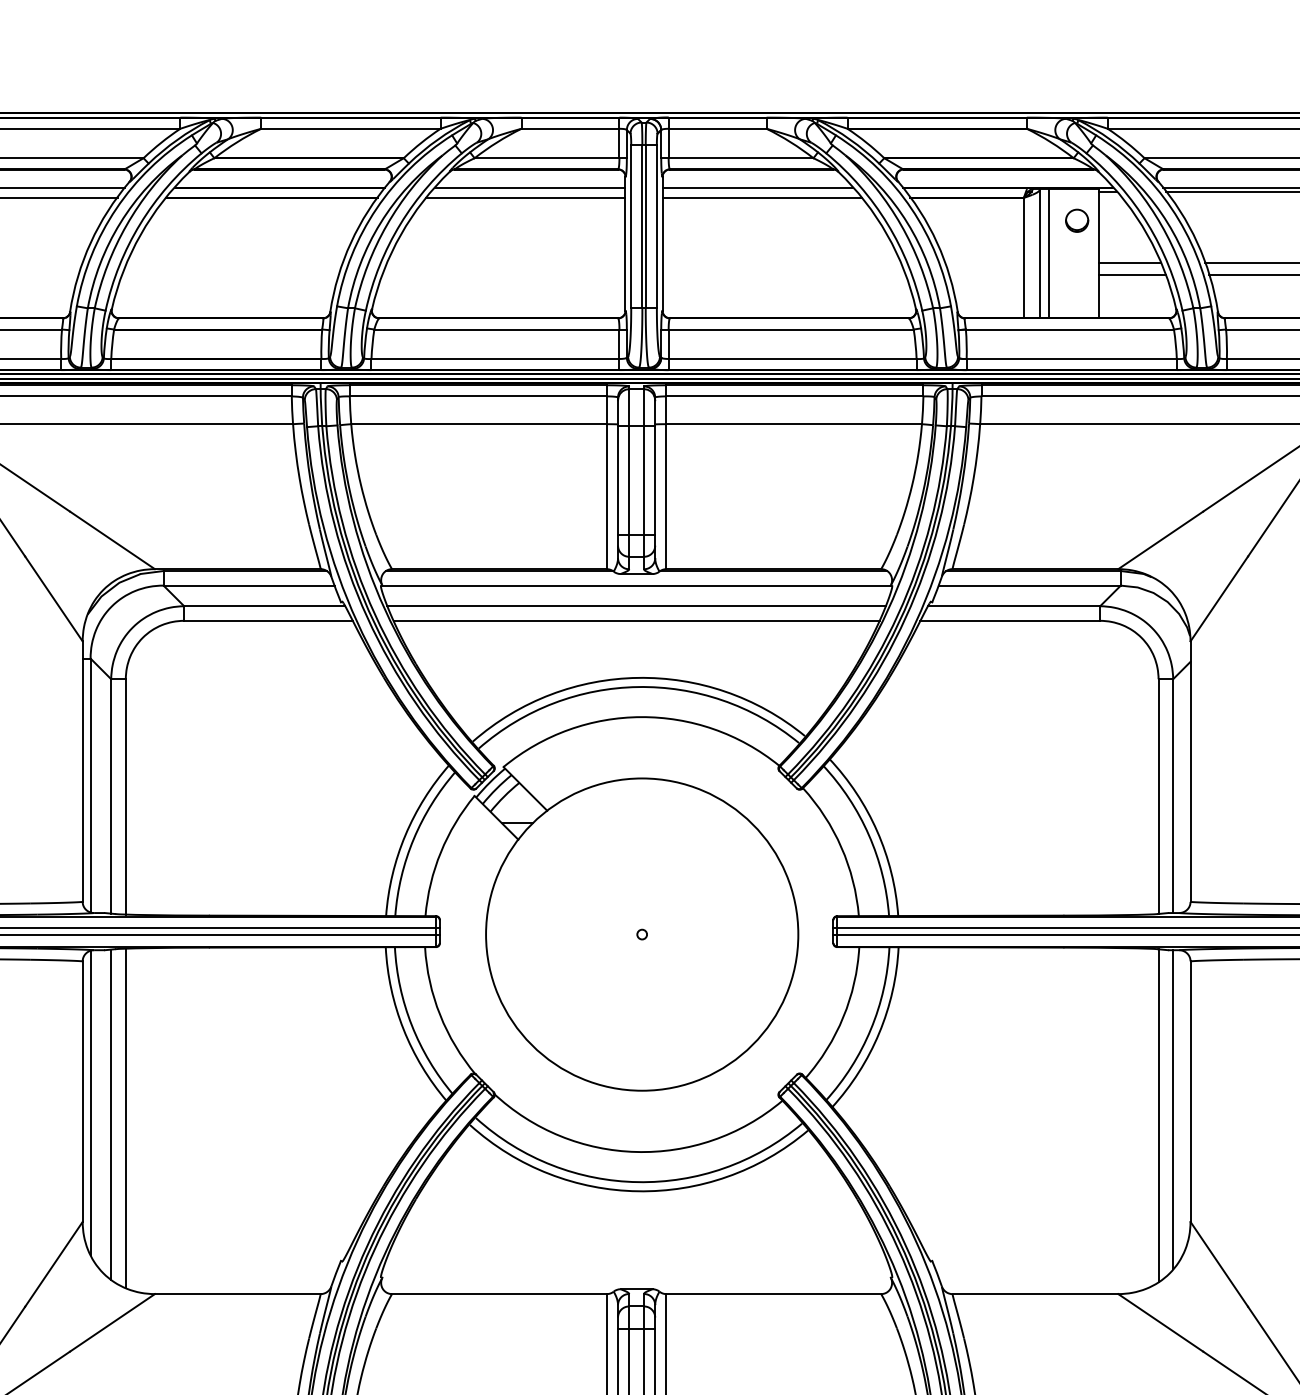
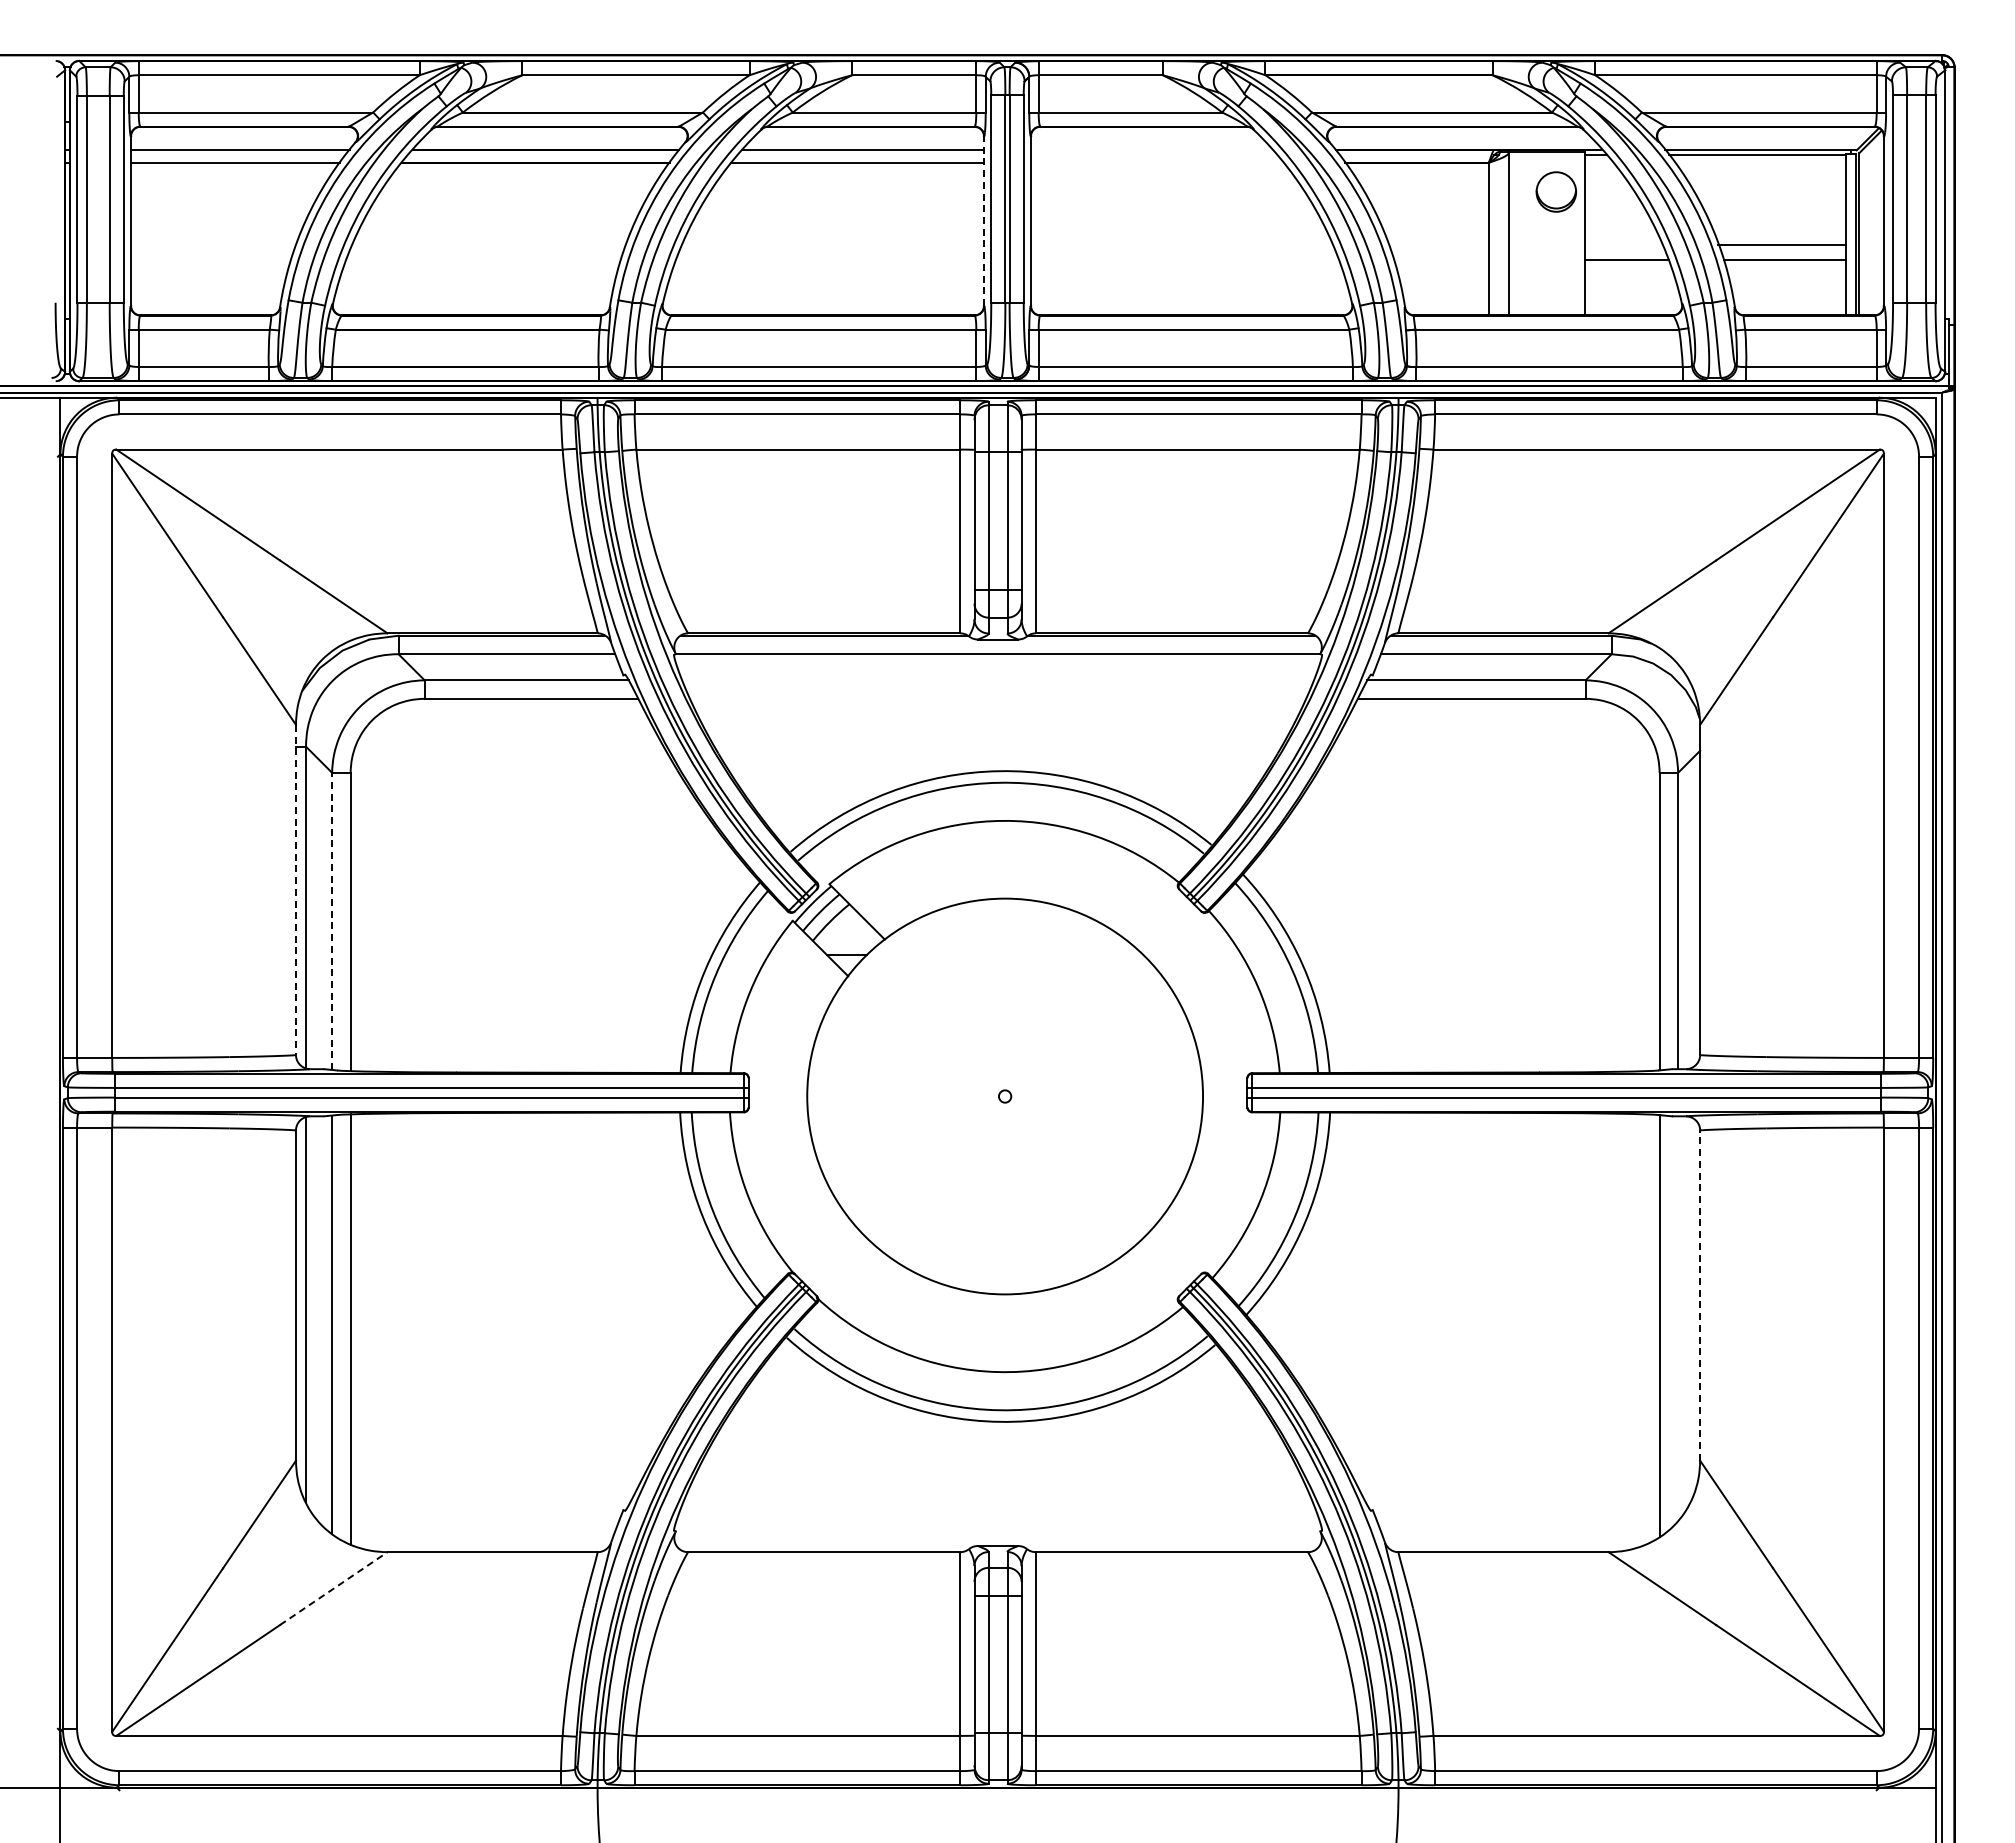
line: (757, 188) -> (1151, 150), removed
line: (762, 197) -> (1157, 162), removed
part: (1077, 220) -> (1556, 191), size x1.4
line: (625, 244) -> (983, 221), solid -> dashed
line: (1048, 253) -> (1520, 233), removed
line: (1130, 262) -> (1623, 244), removed
line: (636, 606) -> (997, 680), removed
line: (636, 620) -> (998, 698), removed
line: (83, 772) -> (296, 890), solid -> dashed
line: (111, 796) -> (332, 921), solid -> dashed
line: (1190, 1091) -> (1700, 1295), solid -> dashed
line: (1173, 1109) -> (1678, 1318), removed
line: (113, 1322) -> (334, 1588), solid -> dashed

